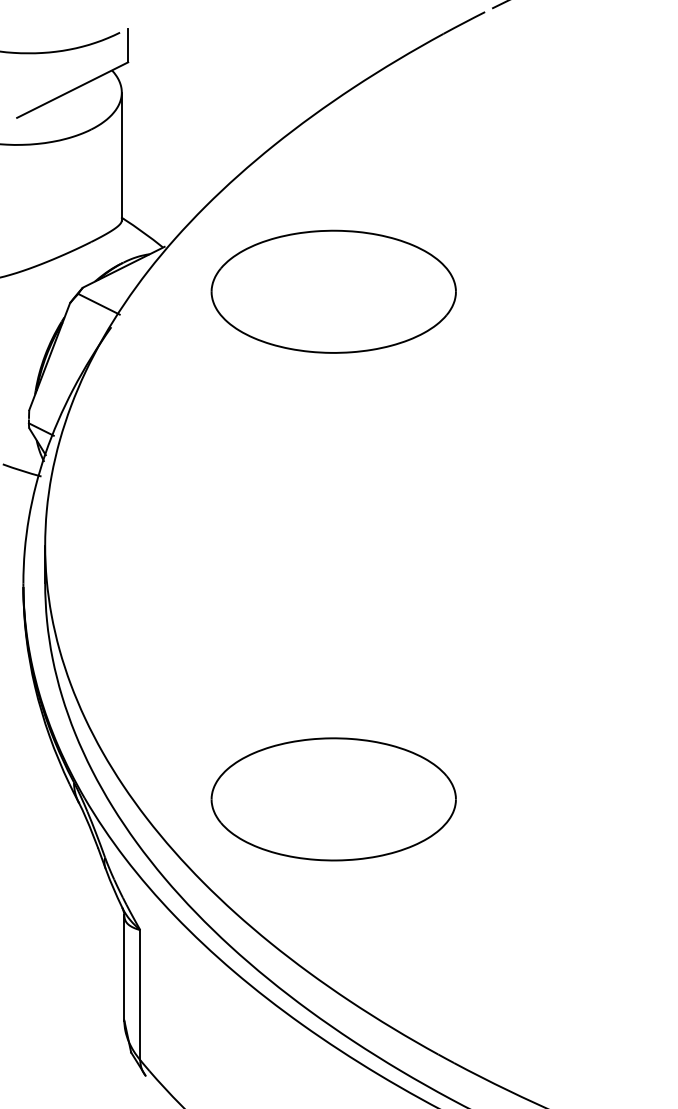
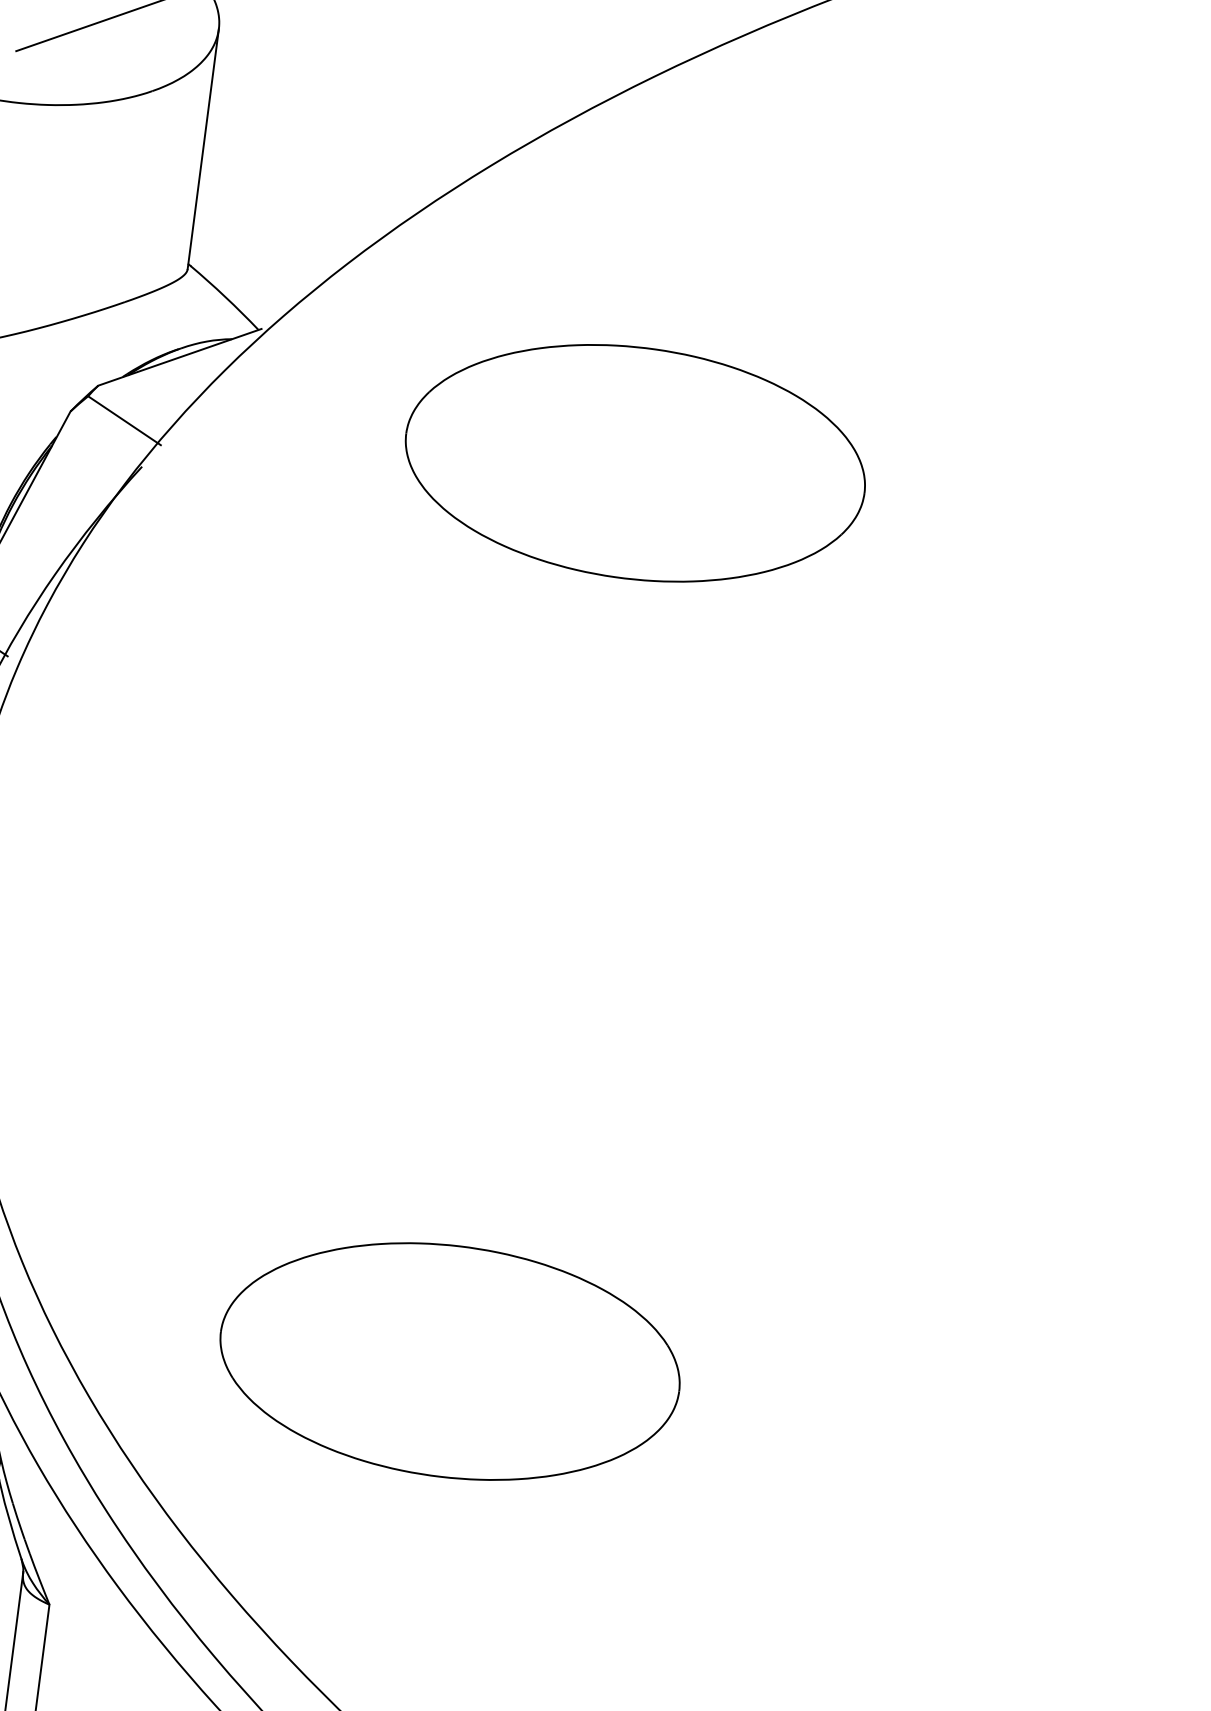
part: (333, 291) -> (634, 462), moved
part: (333, 799) -> (449, 1361), moved

